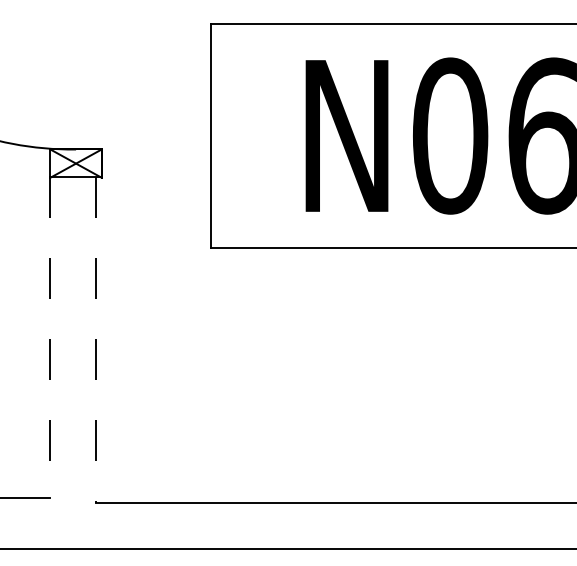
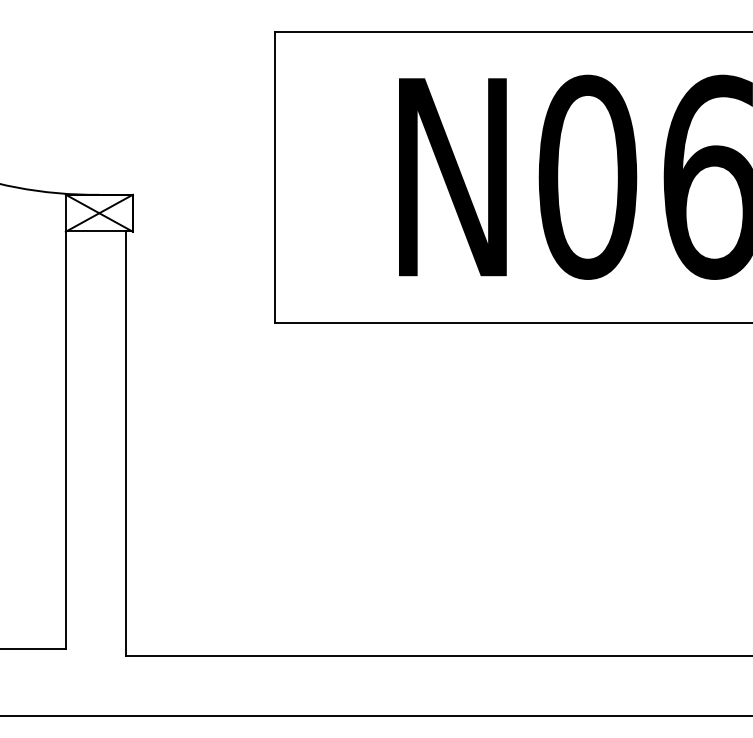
line: (50, 337) -> (65, 440), dashed -> solid
line: (96, 340) -> (126, 444), dashed -> solid

